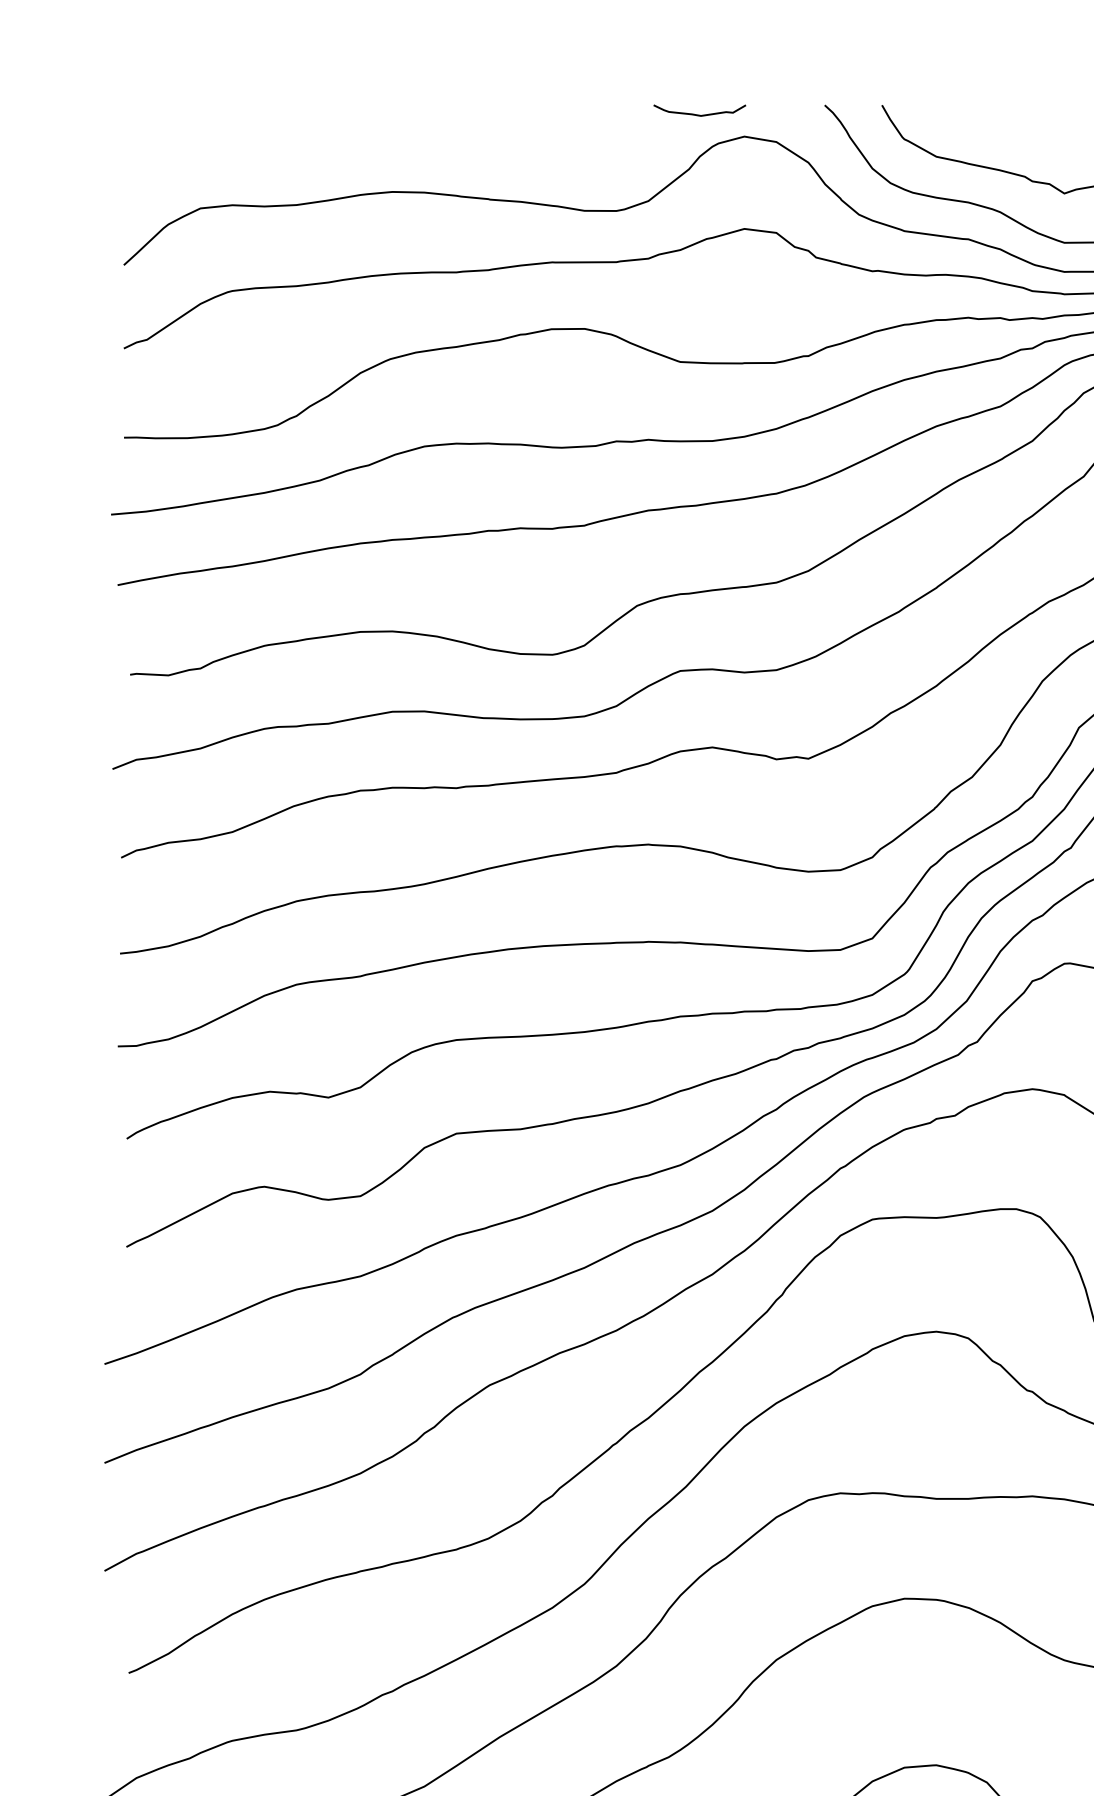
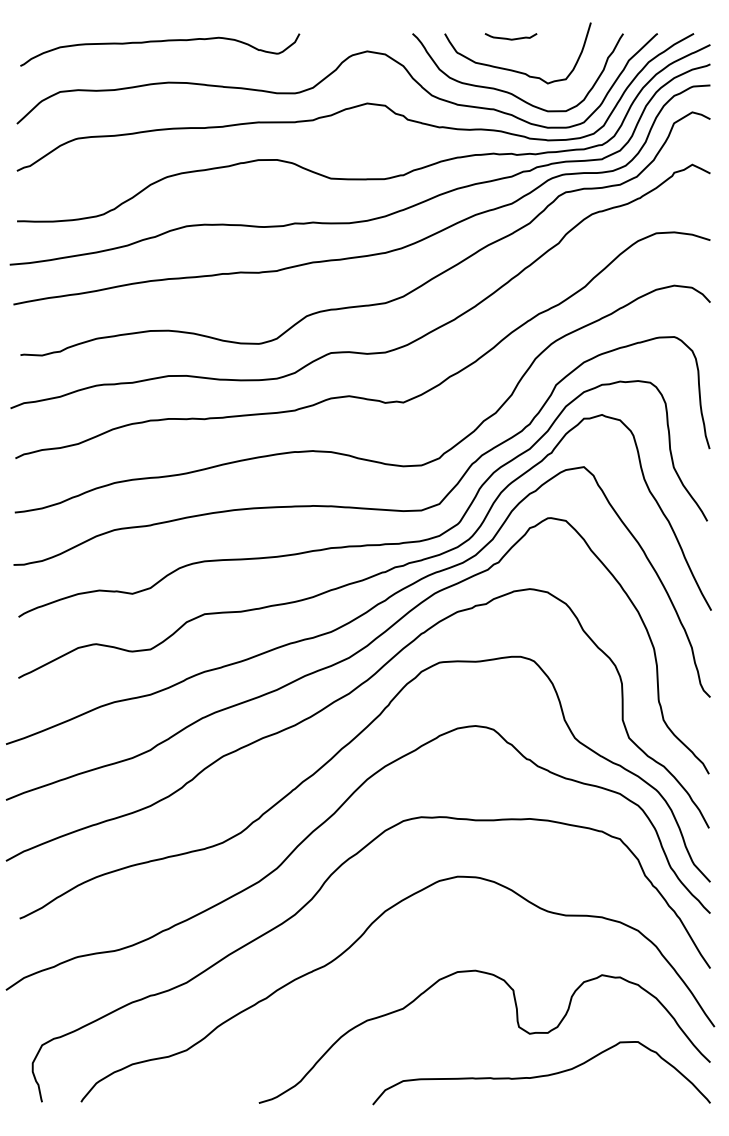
curve: (698, 113) -> (510, 38), moved
curve: (378, 120) -> (160, 42), added

